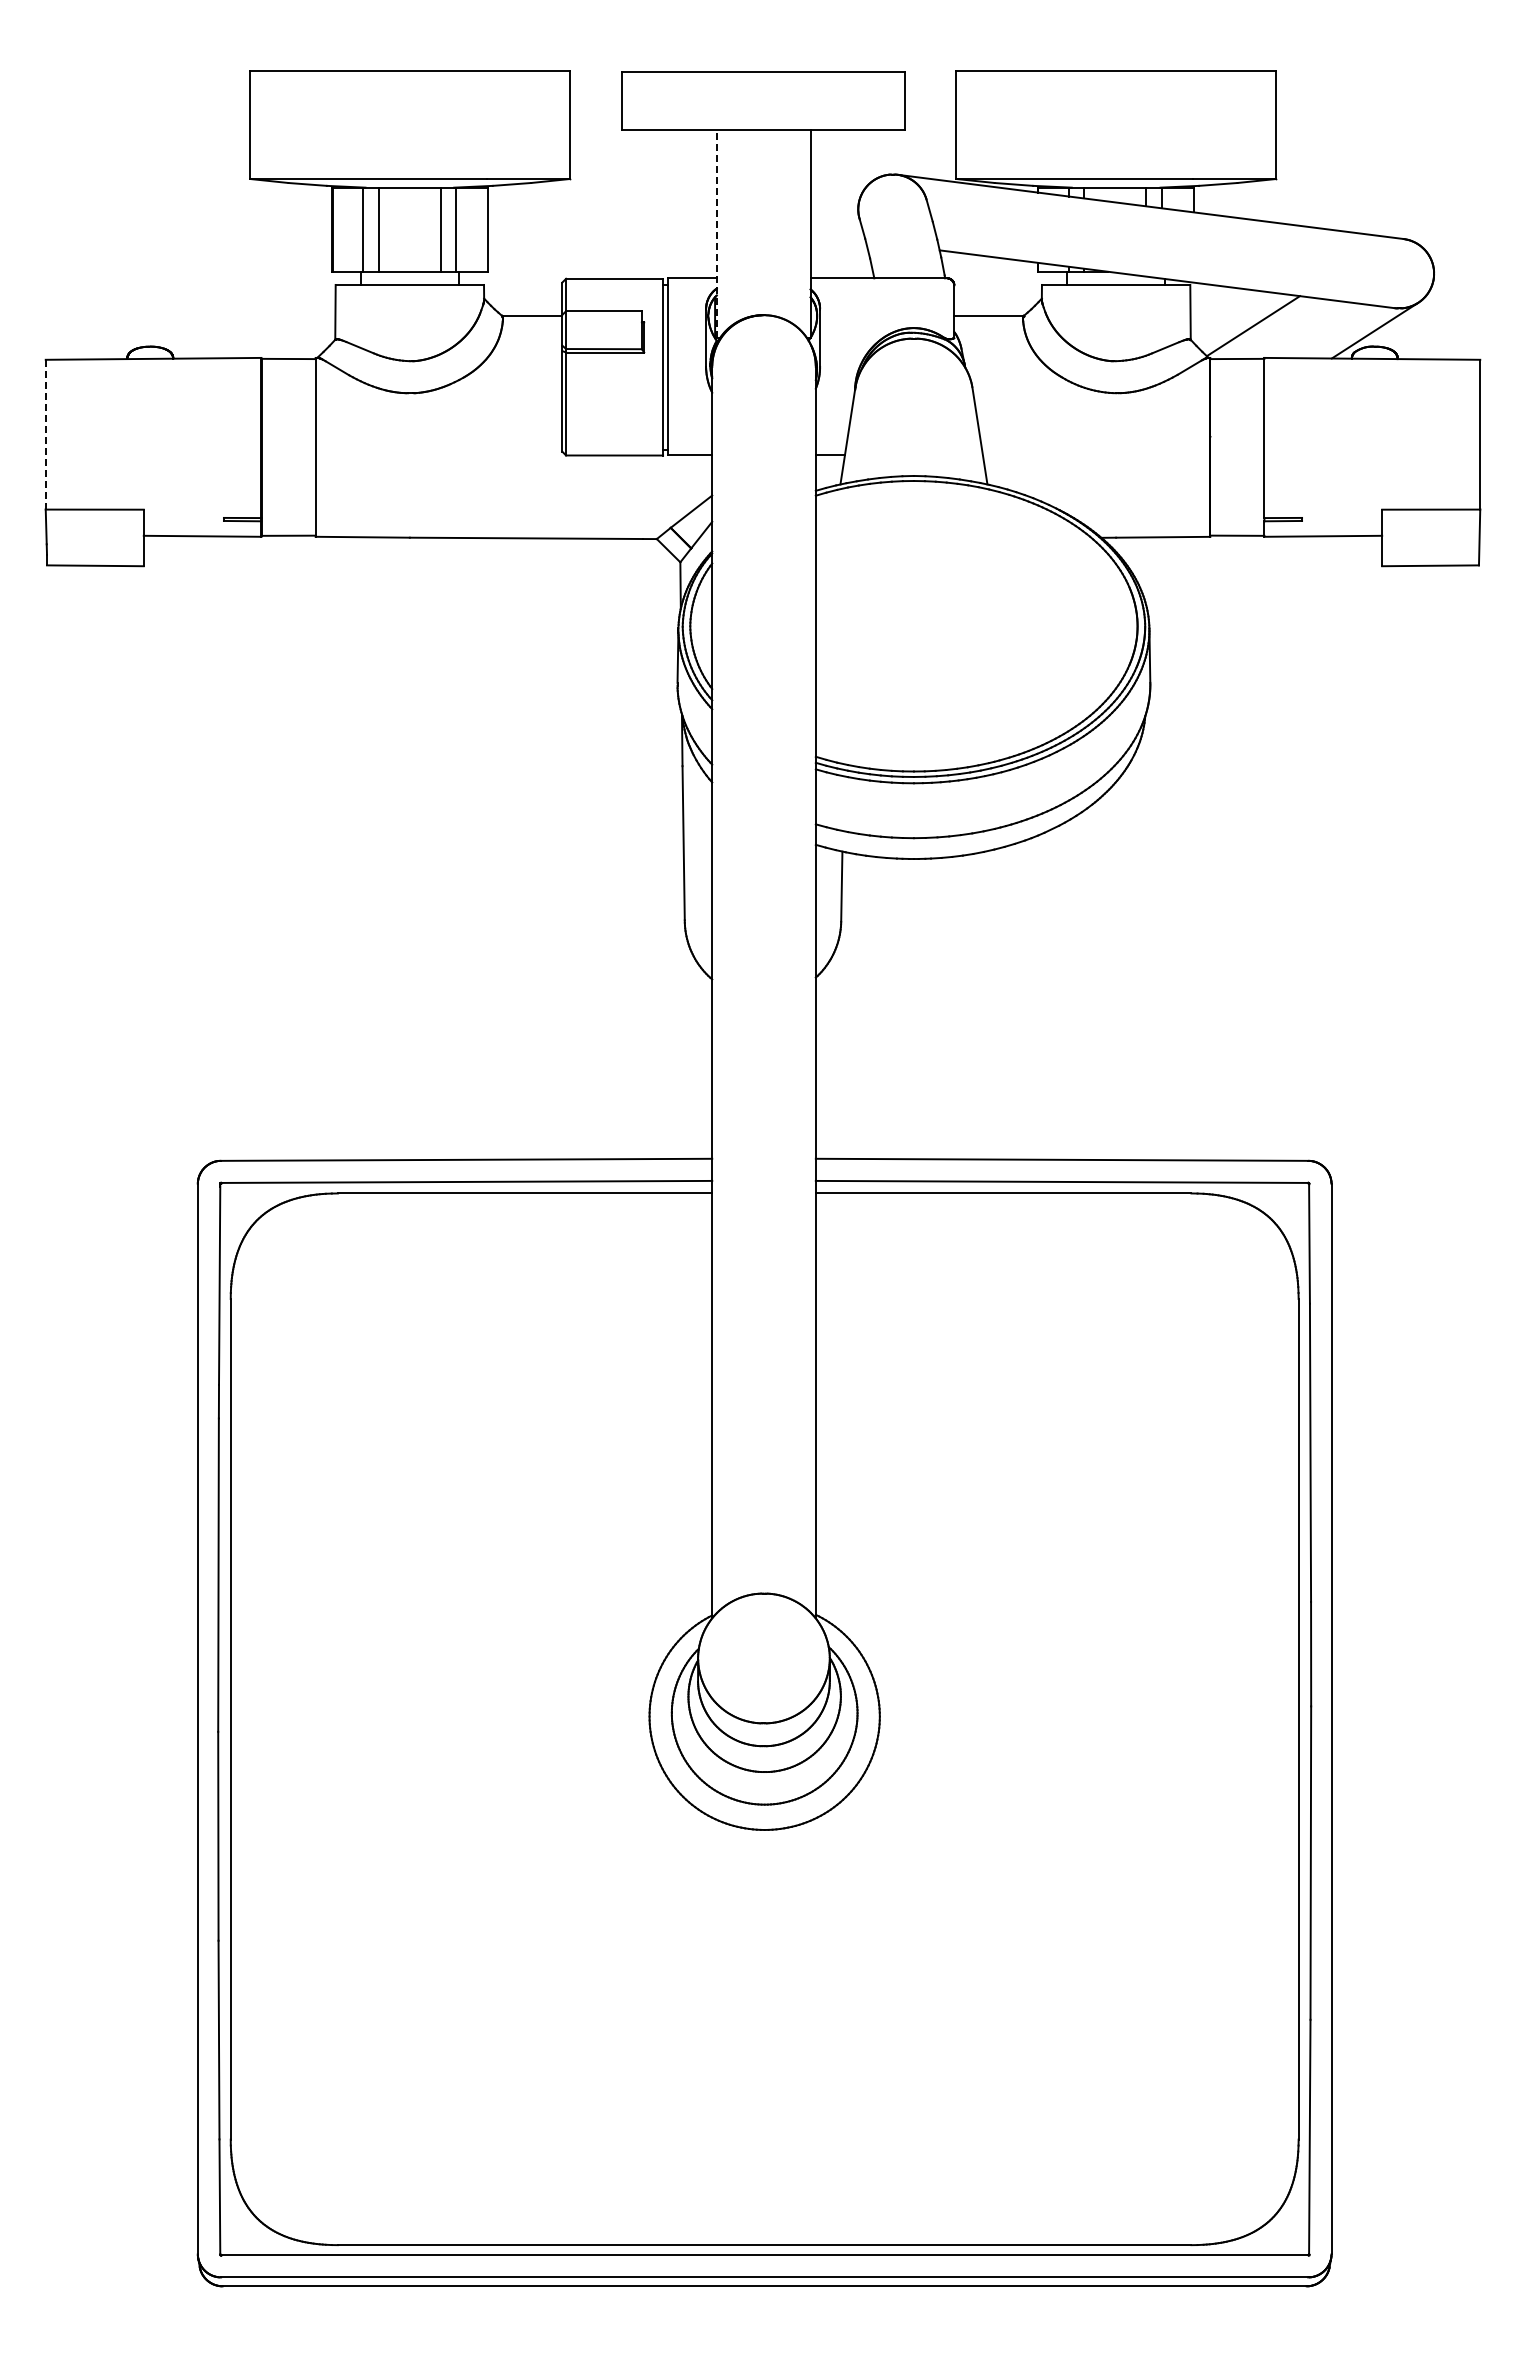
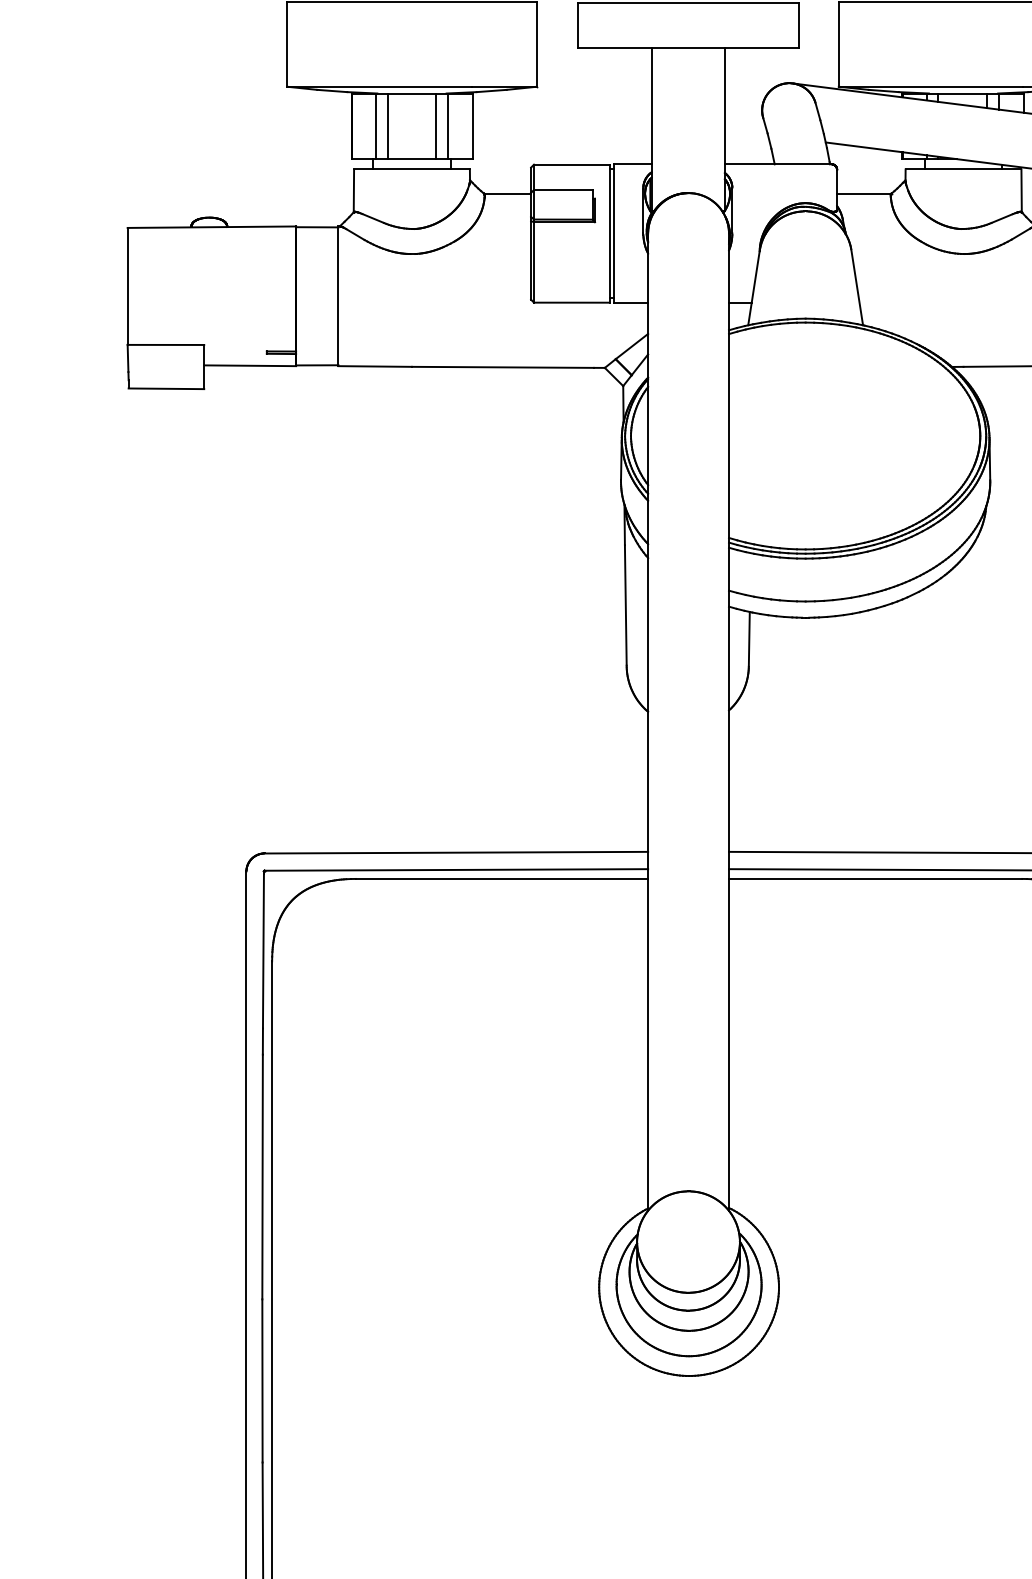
line: (716, 233) -> (651, 129), dashed -> solid
line: (45, 434) -> (127, 286), dashed -> solid

